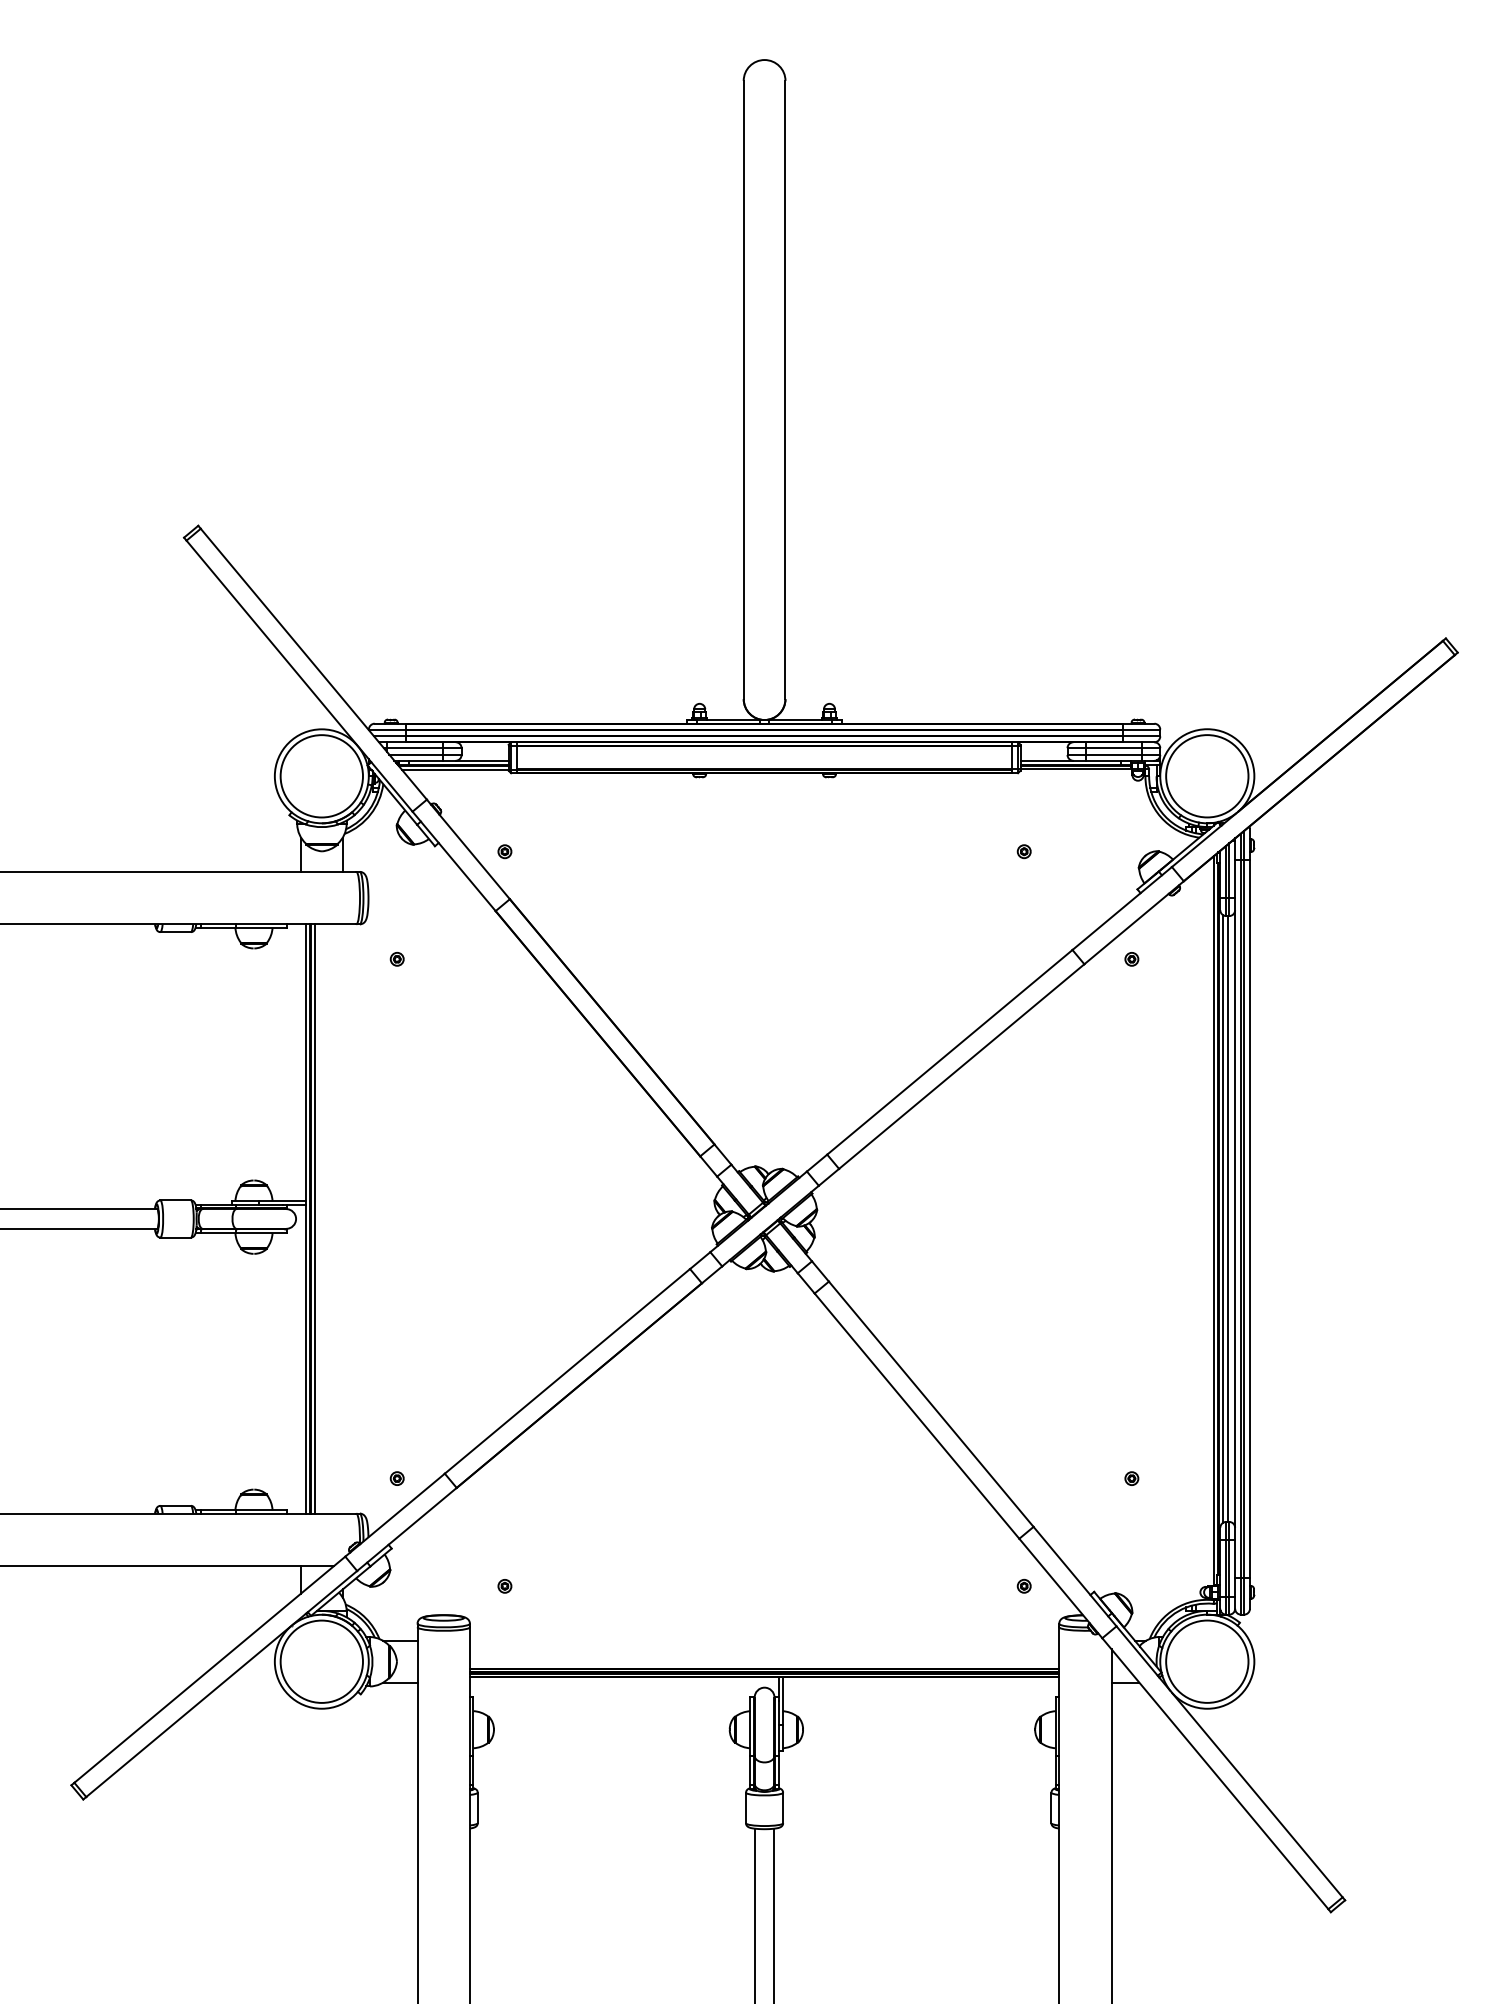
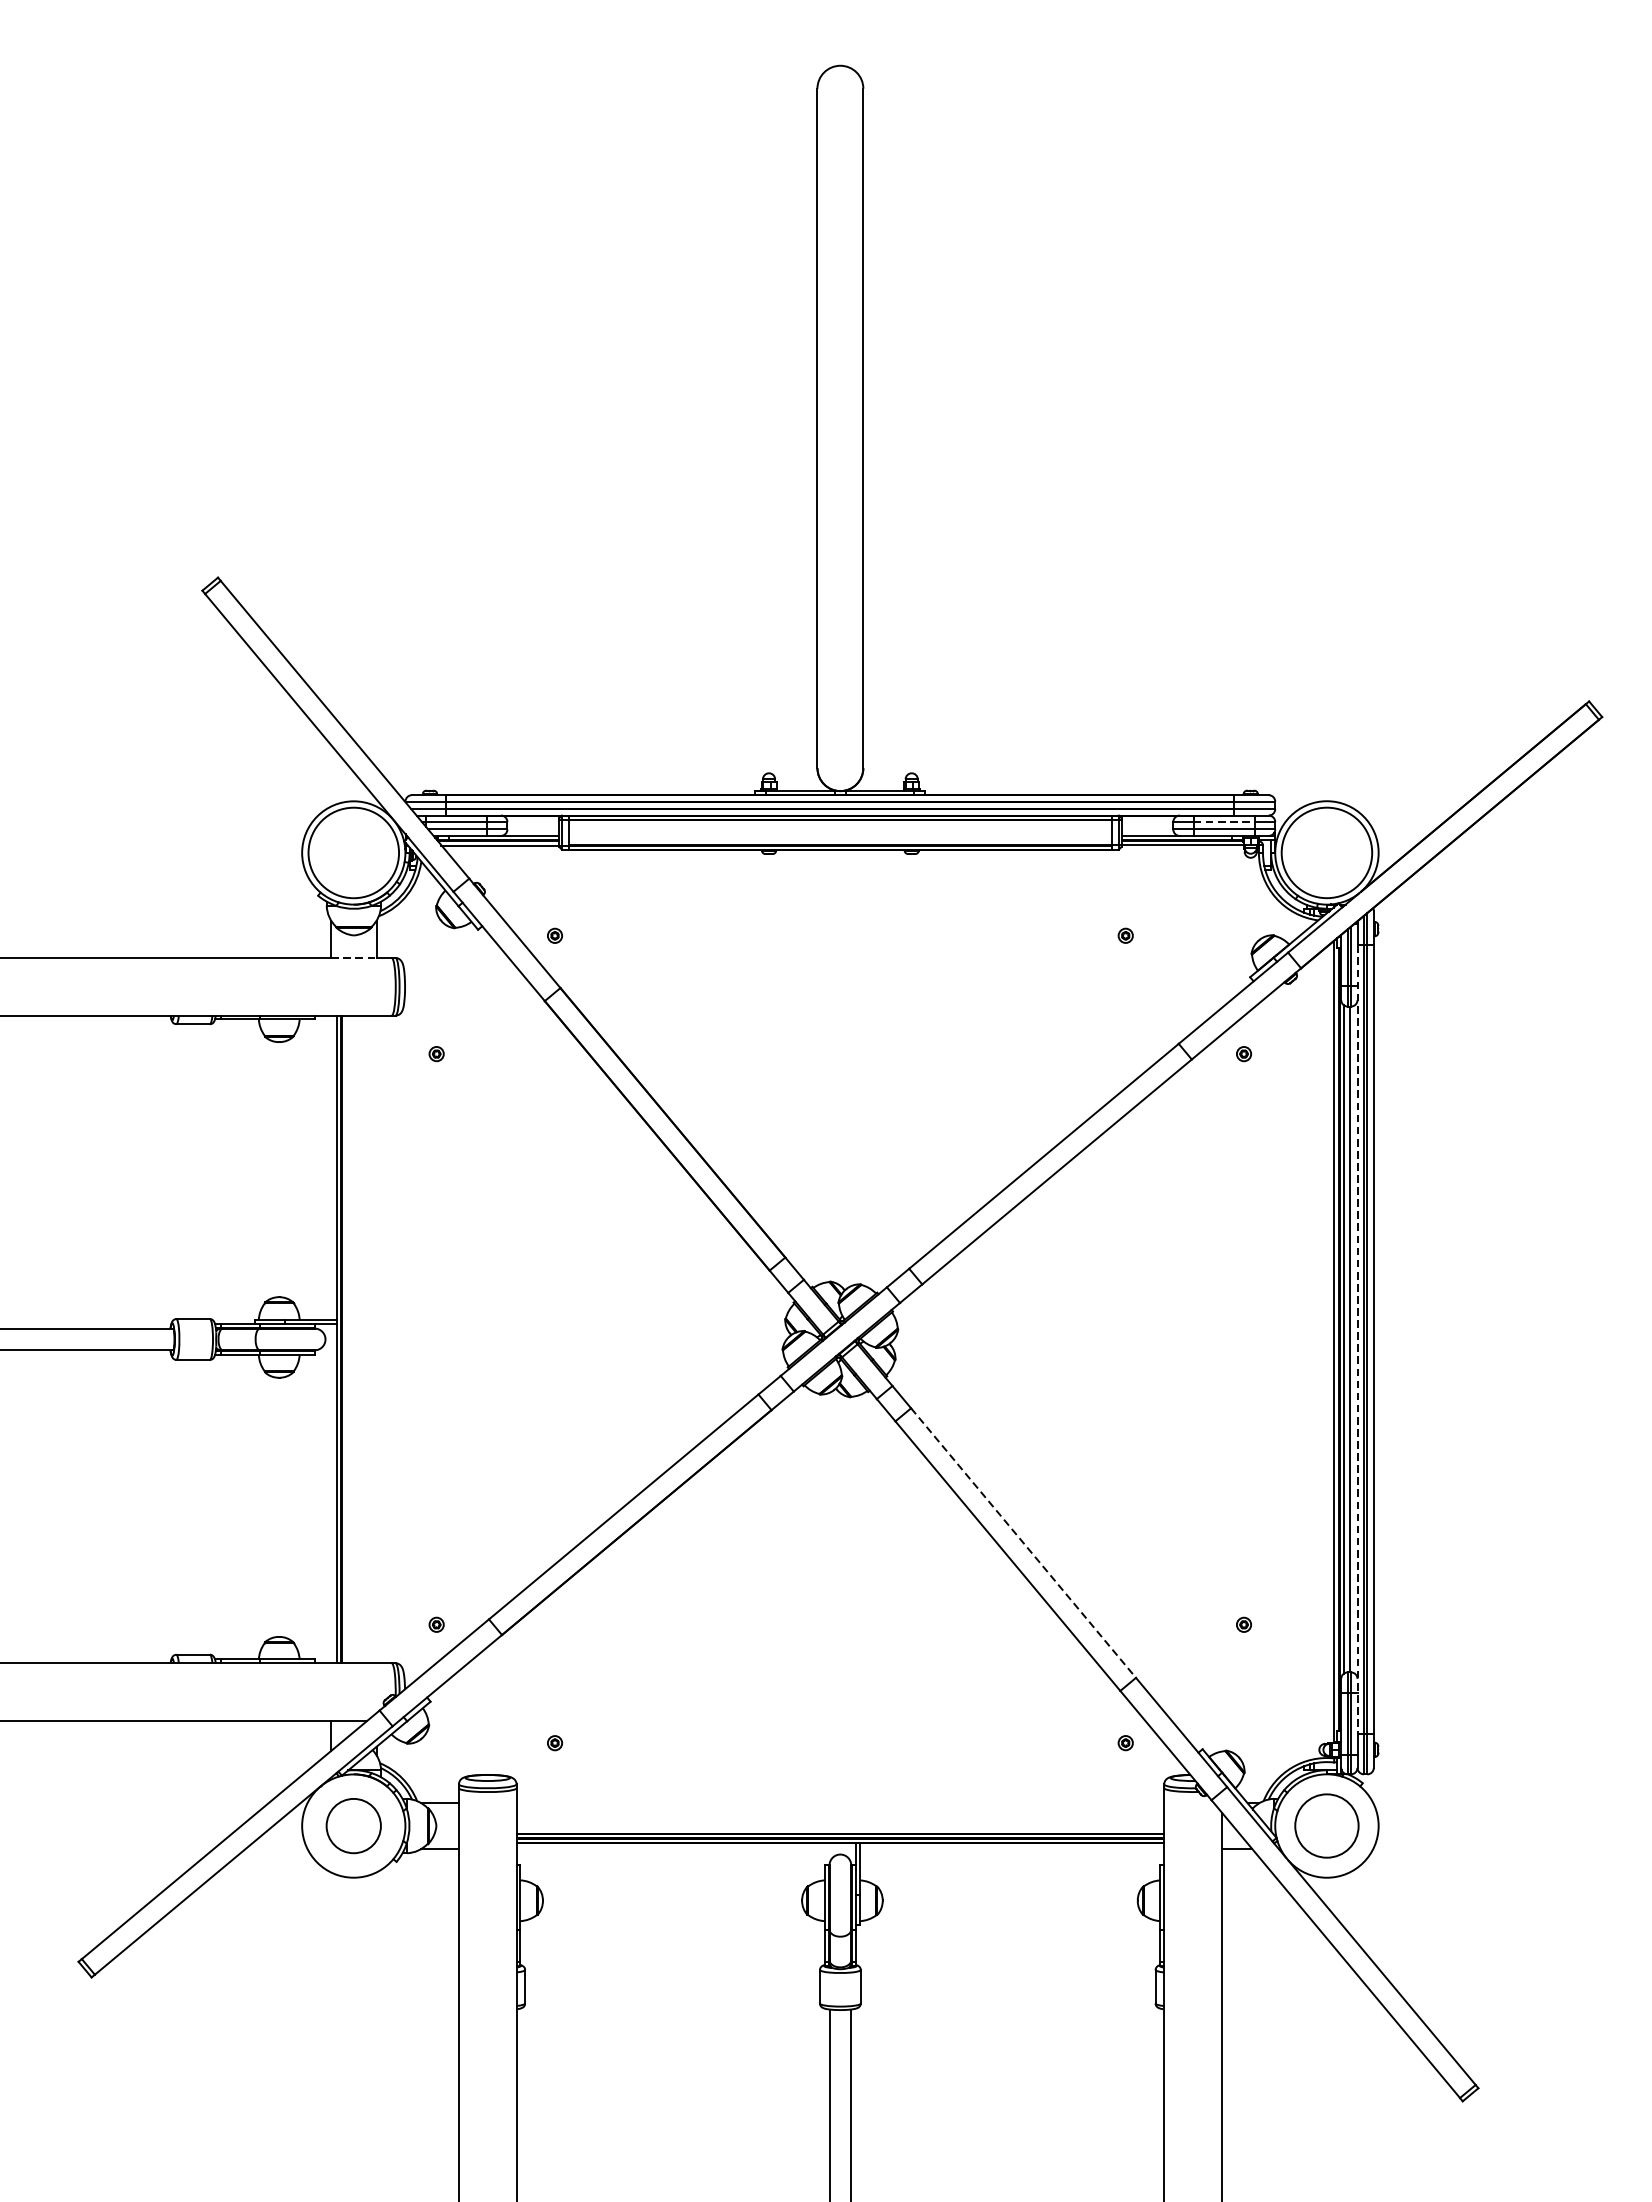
line: (1113, 748) -> (1223, 822), solid -> dashed
line: (322, 871) -> (354, 957), solid -> dashed
line: (315, 1218) -> (346, 1338), removed
line: (1235, 1219) -> (1357, 1340), solid -> dashed
line: (931, 1404) -> (1023, 1543), solid -> dashed
circle: (321, 1661) -> (353, 1825), size x0.6
circle: (1207, 1661) -> (1327, 1825), size x0.7

